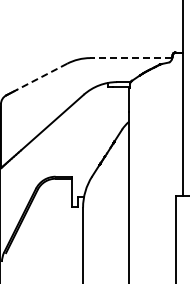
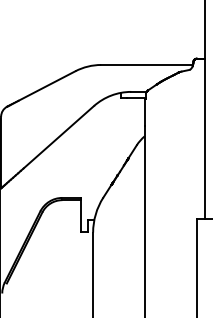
line: (131, 58) -> (147, 65), dashed -> solid
line: (41, 76) -> (46, 85), dashed -> solid

